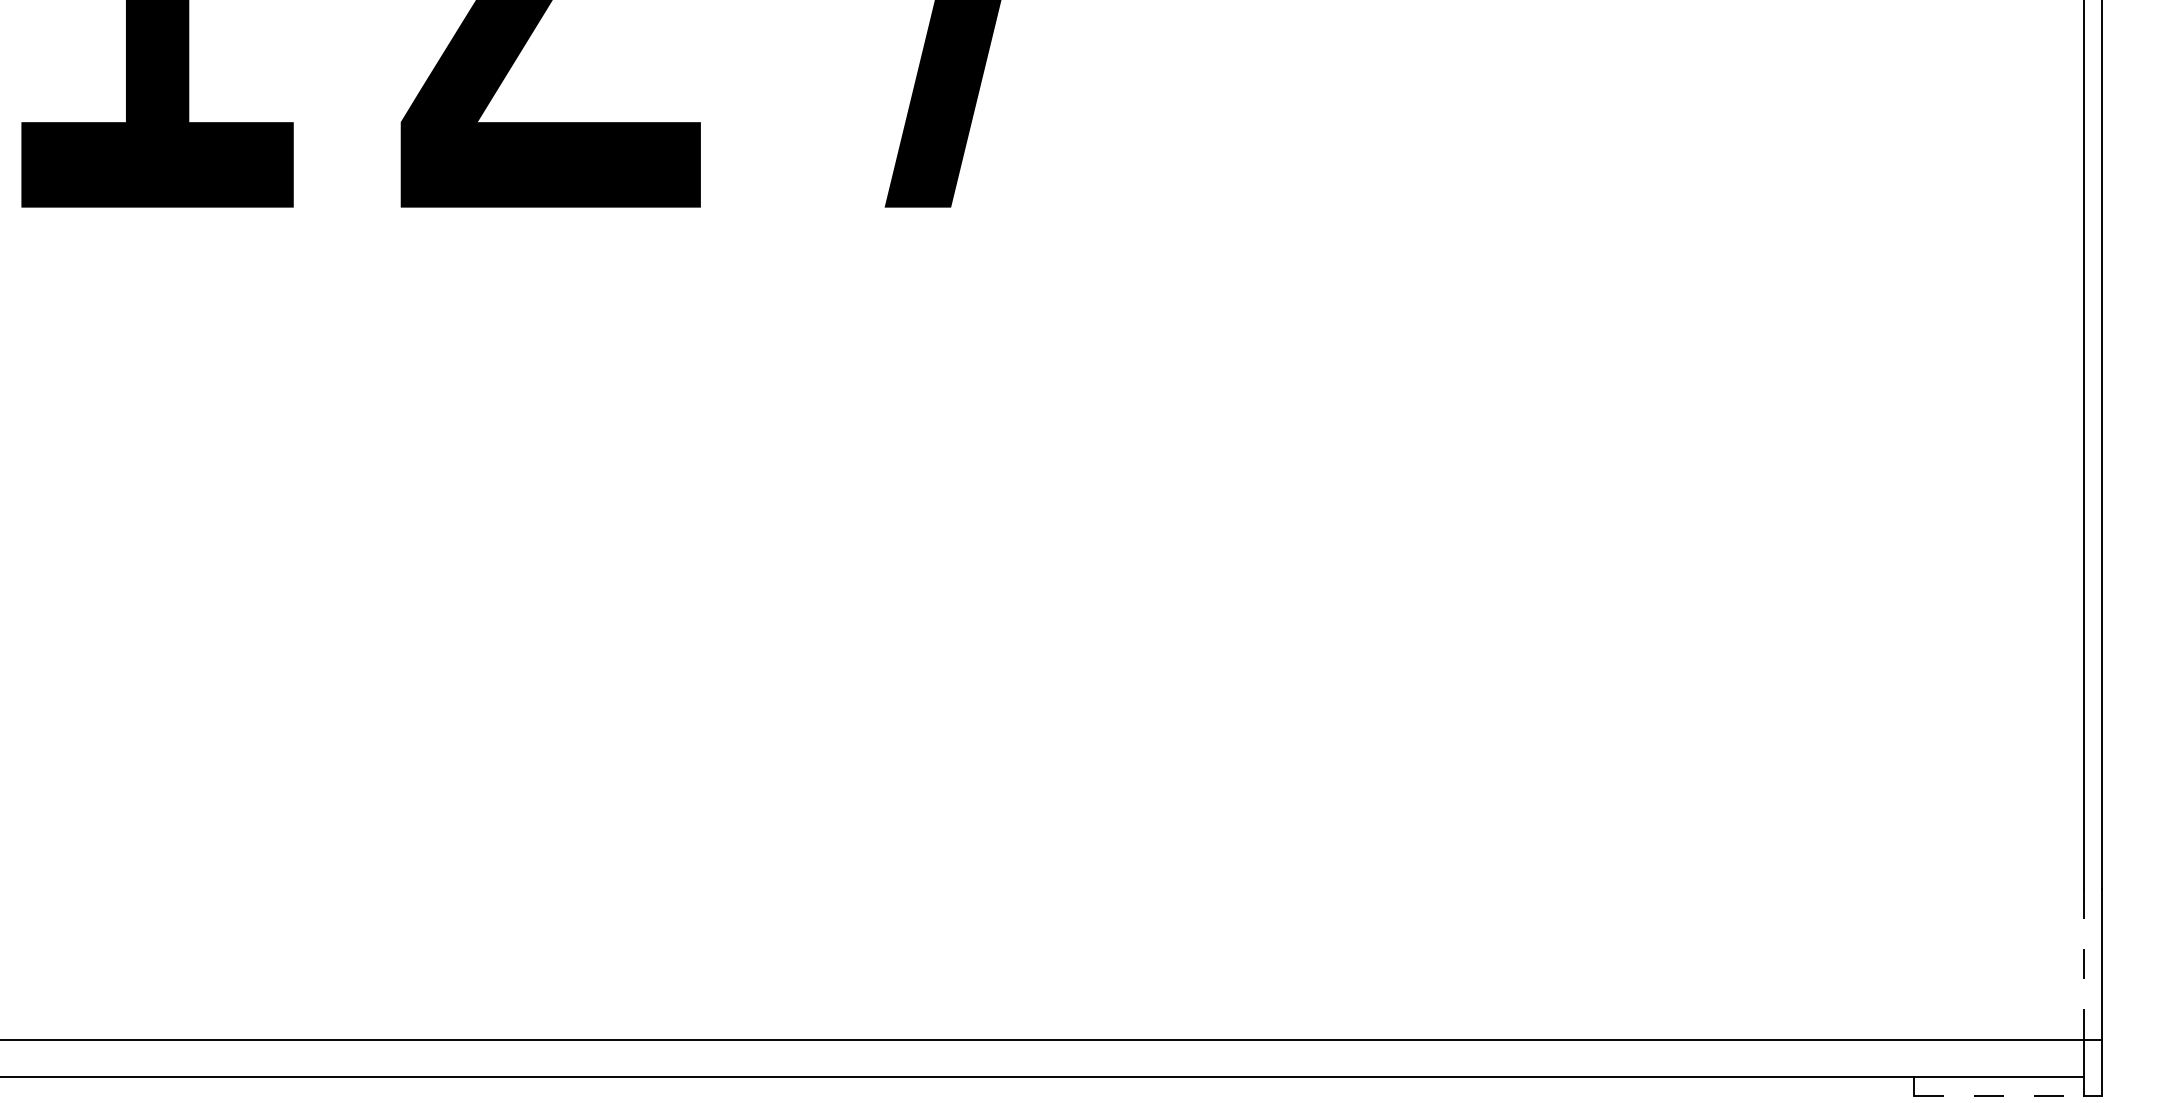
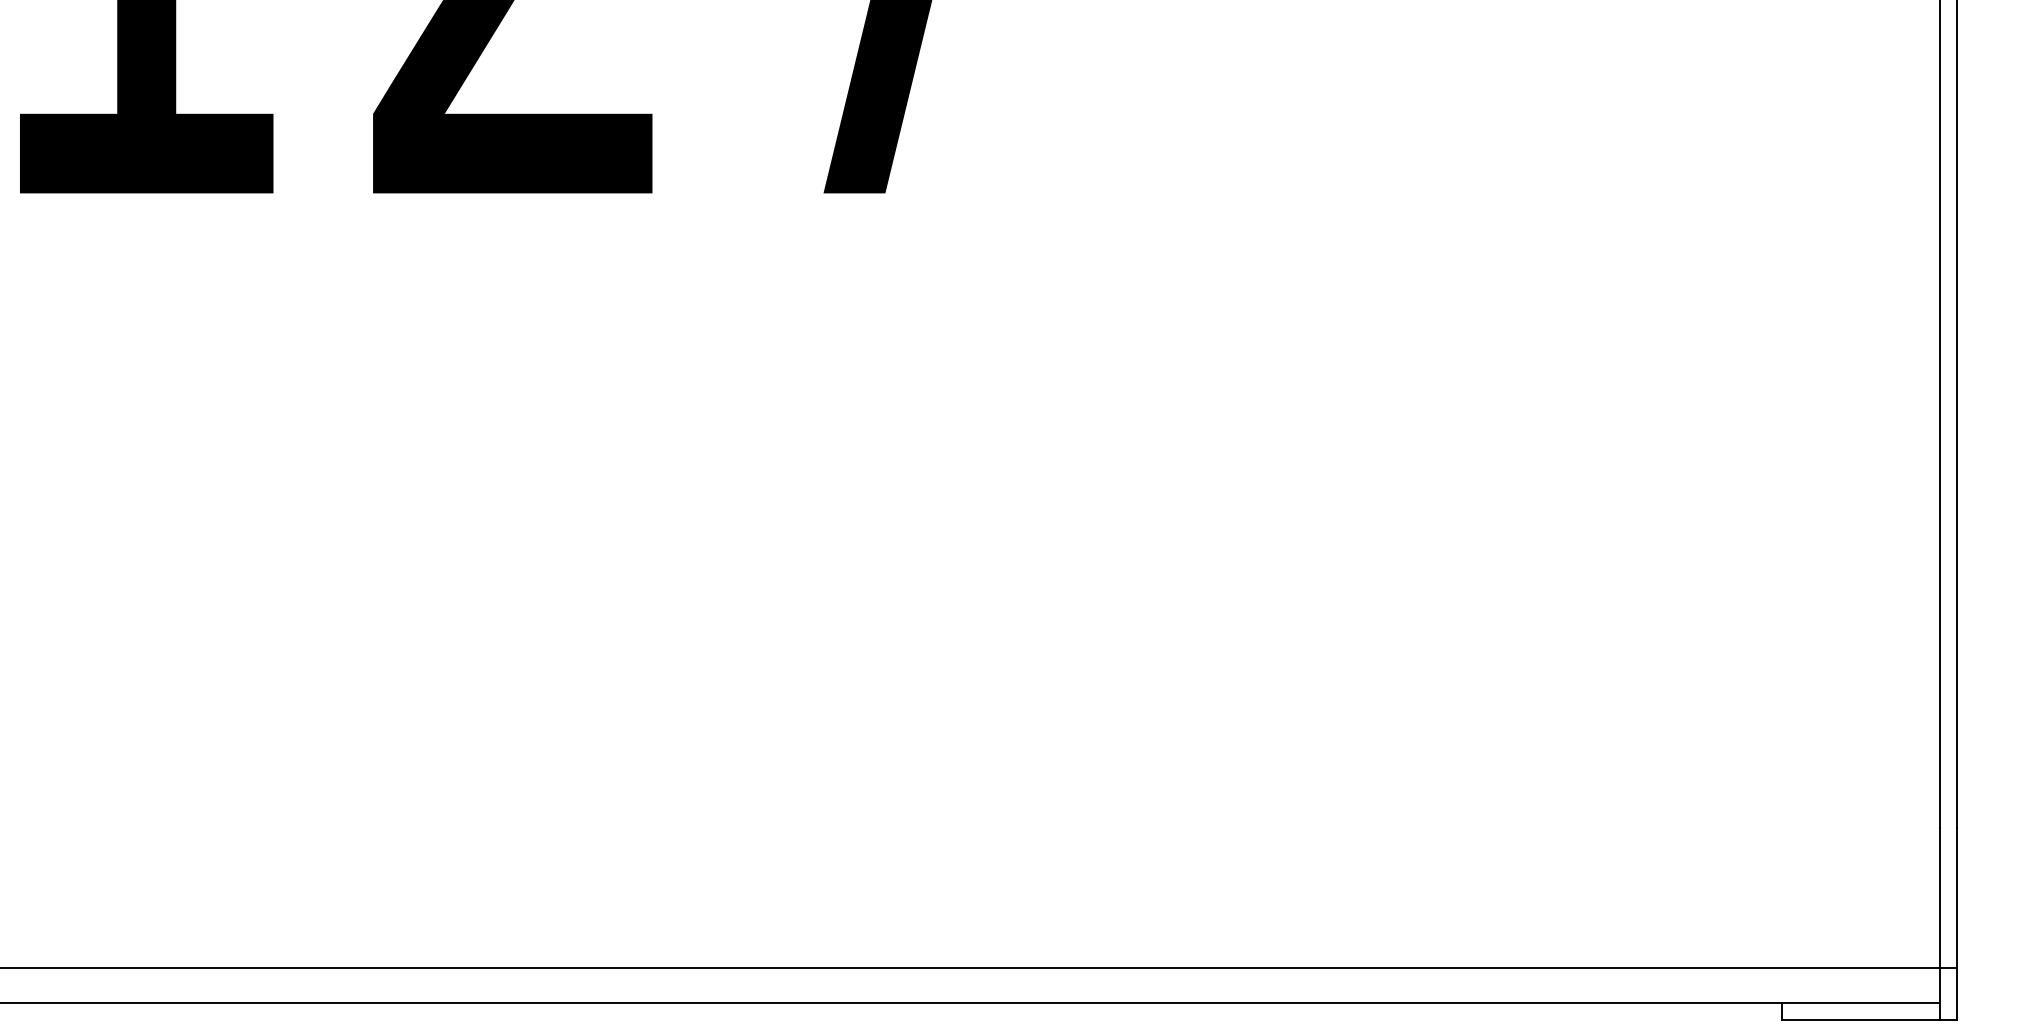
line: (2084, 963) -> (1940, 897), dashed -> solid
line: (1999, 1095) -> (1861, 1019), dashed -> solid

